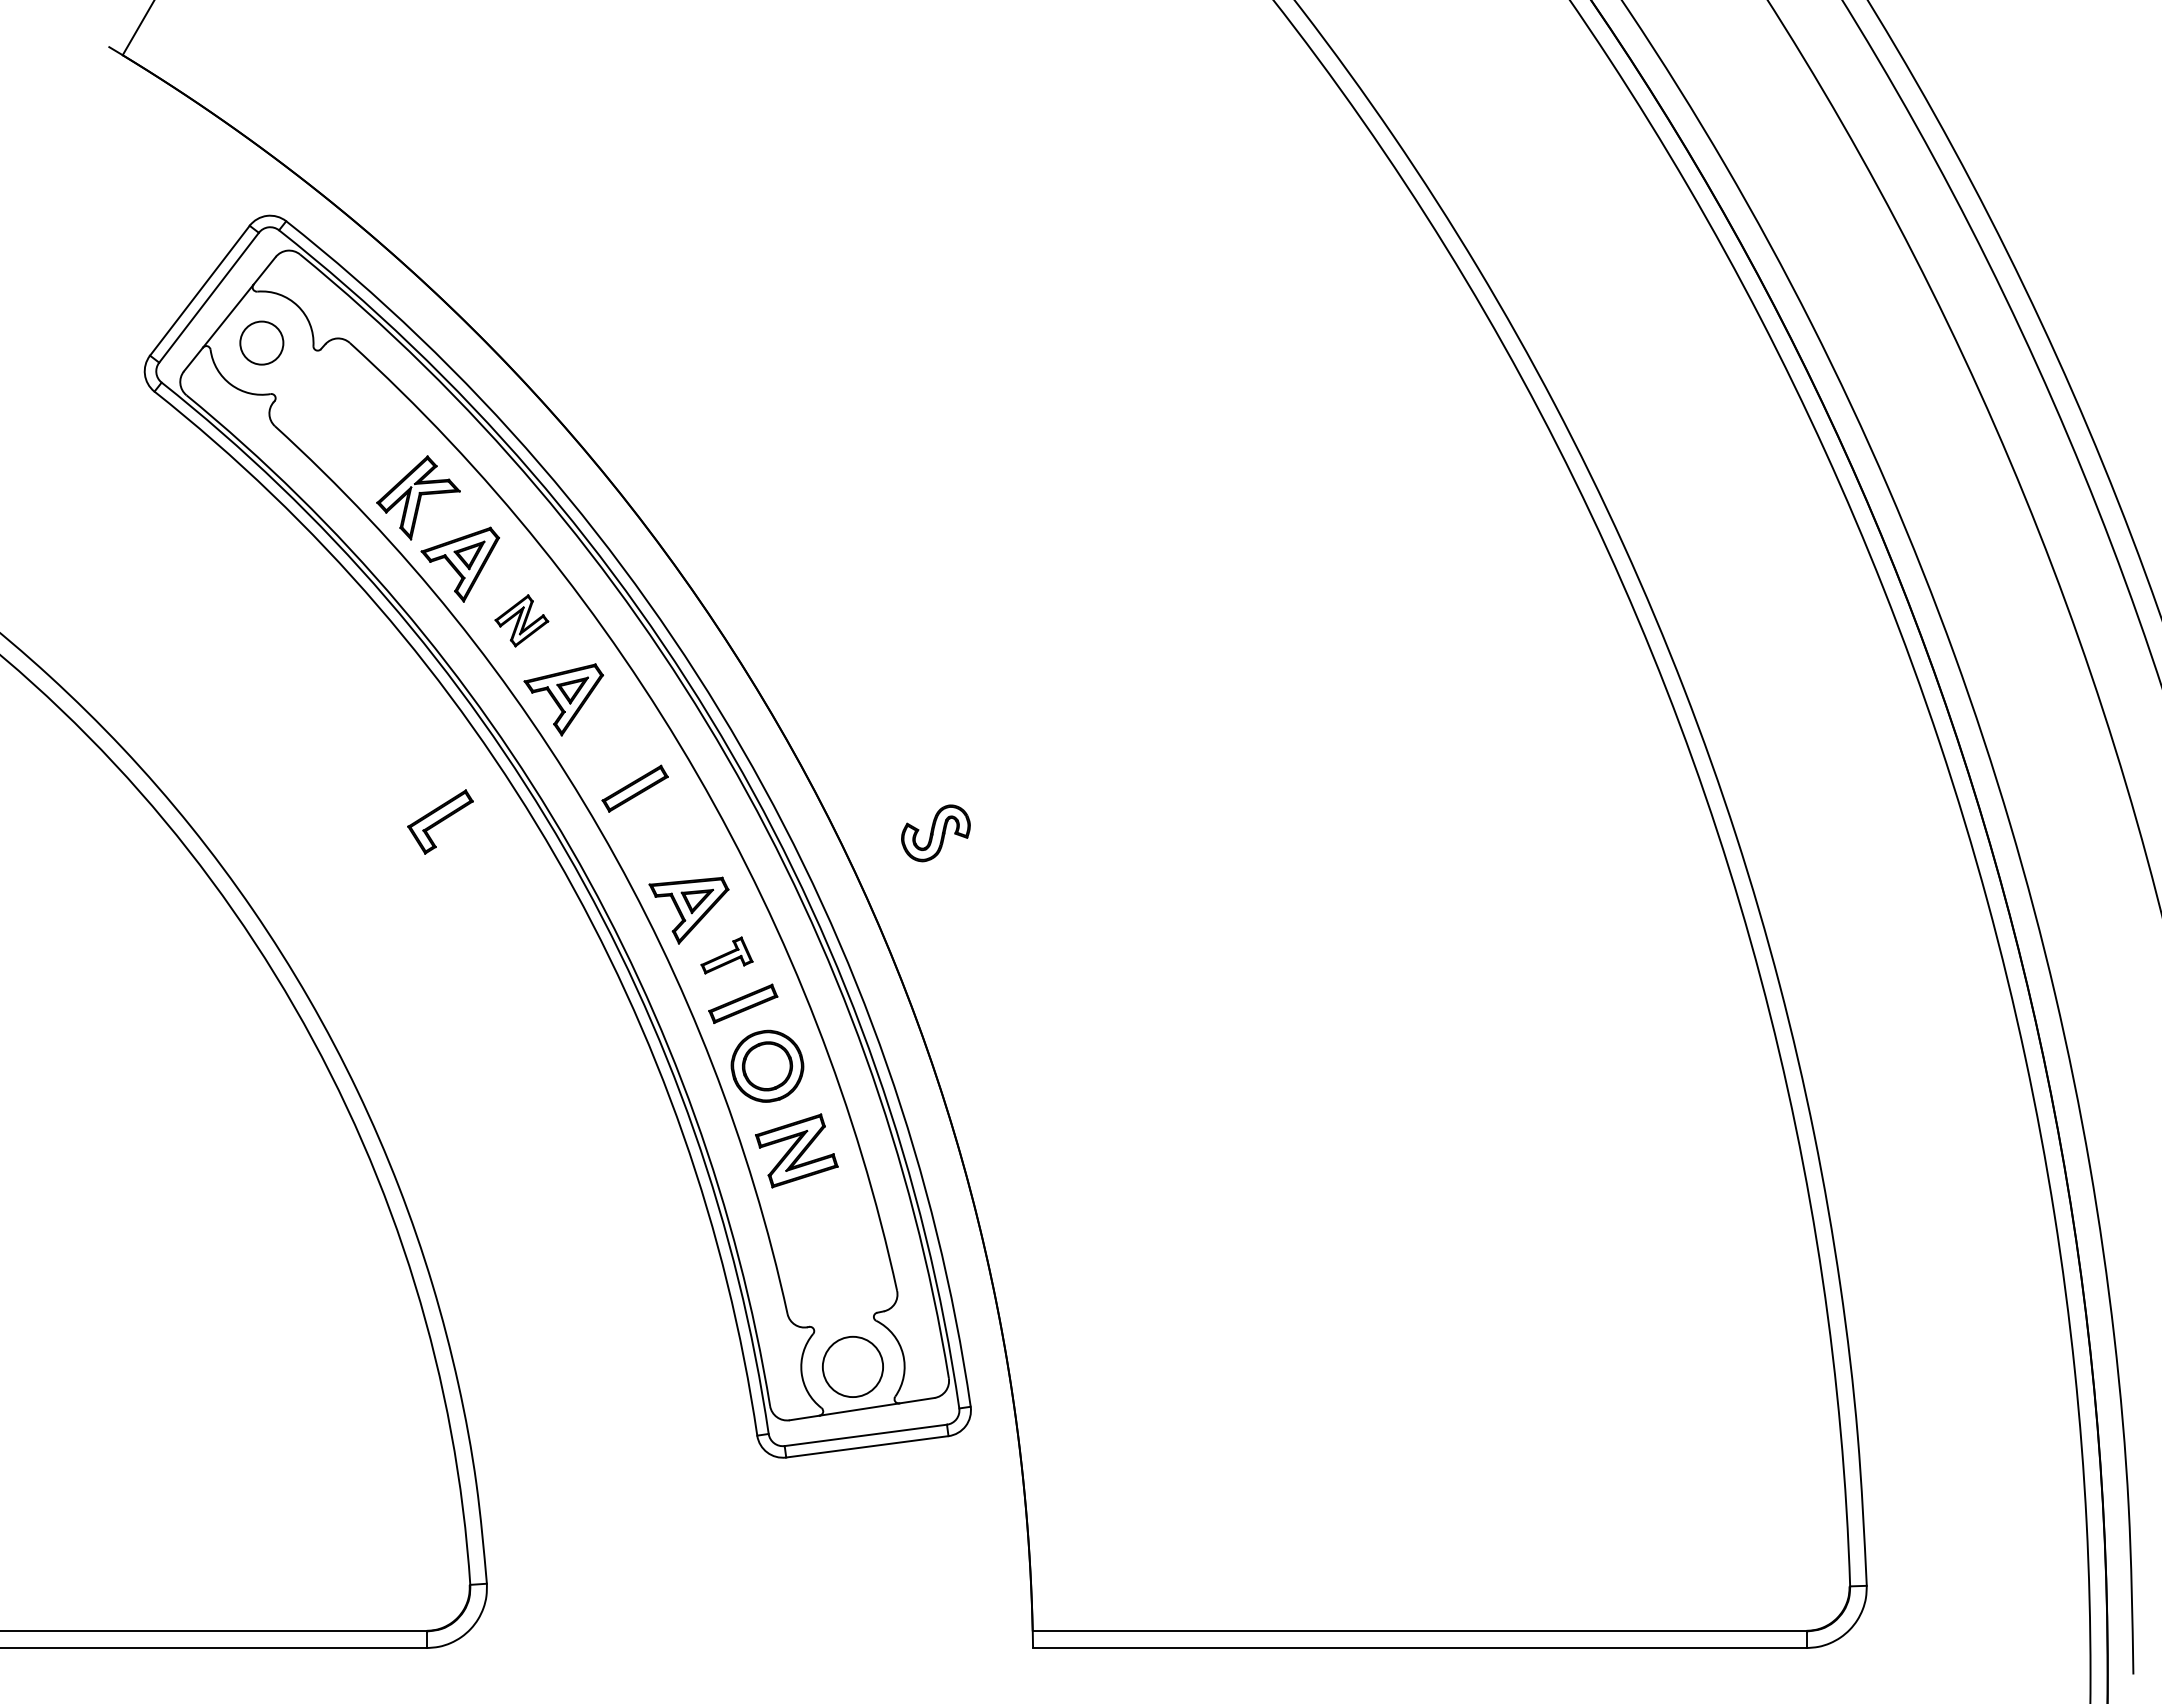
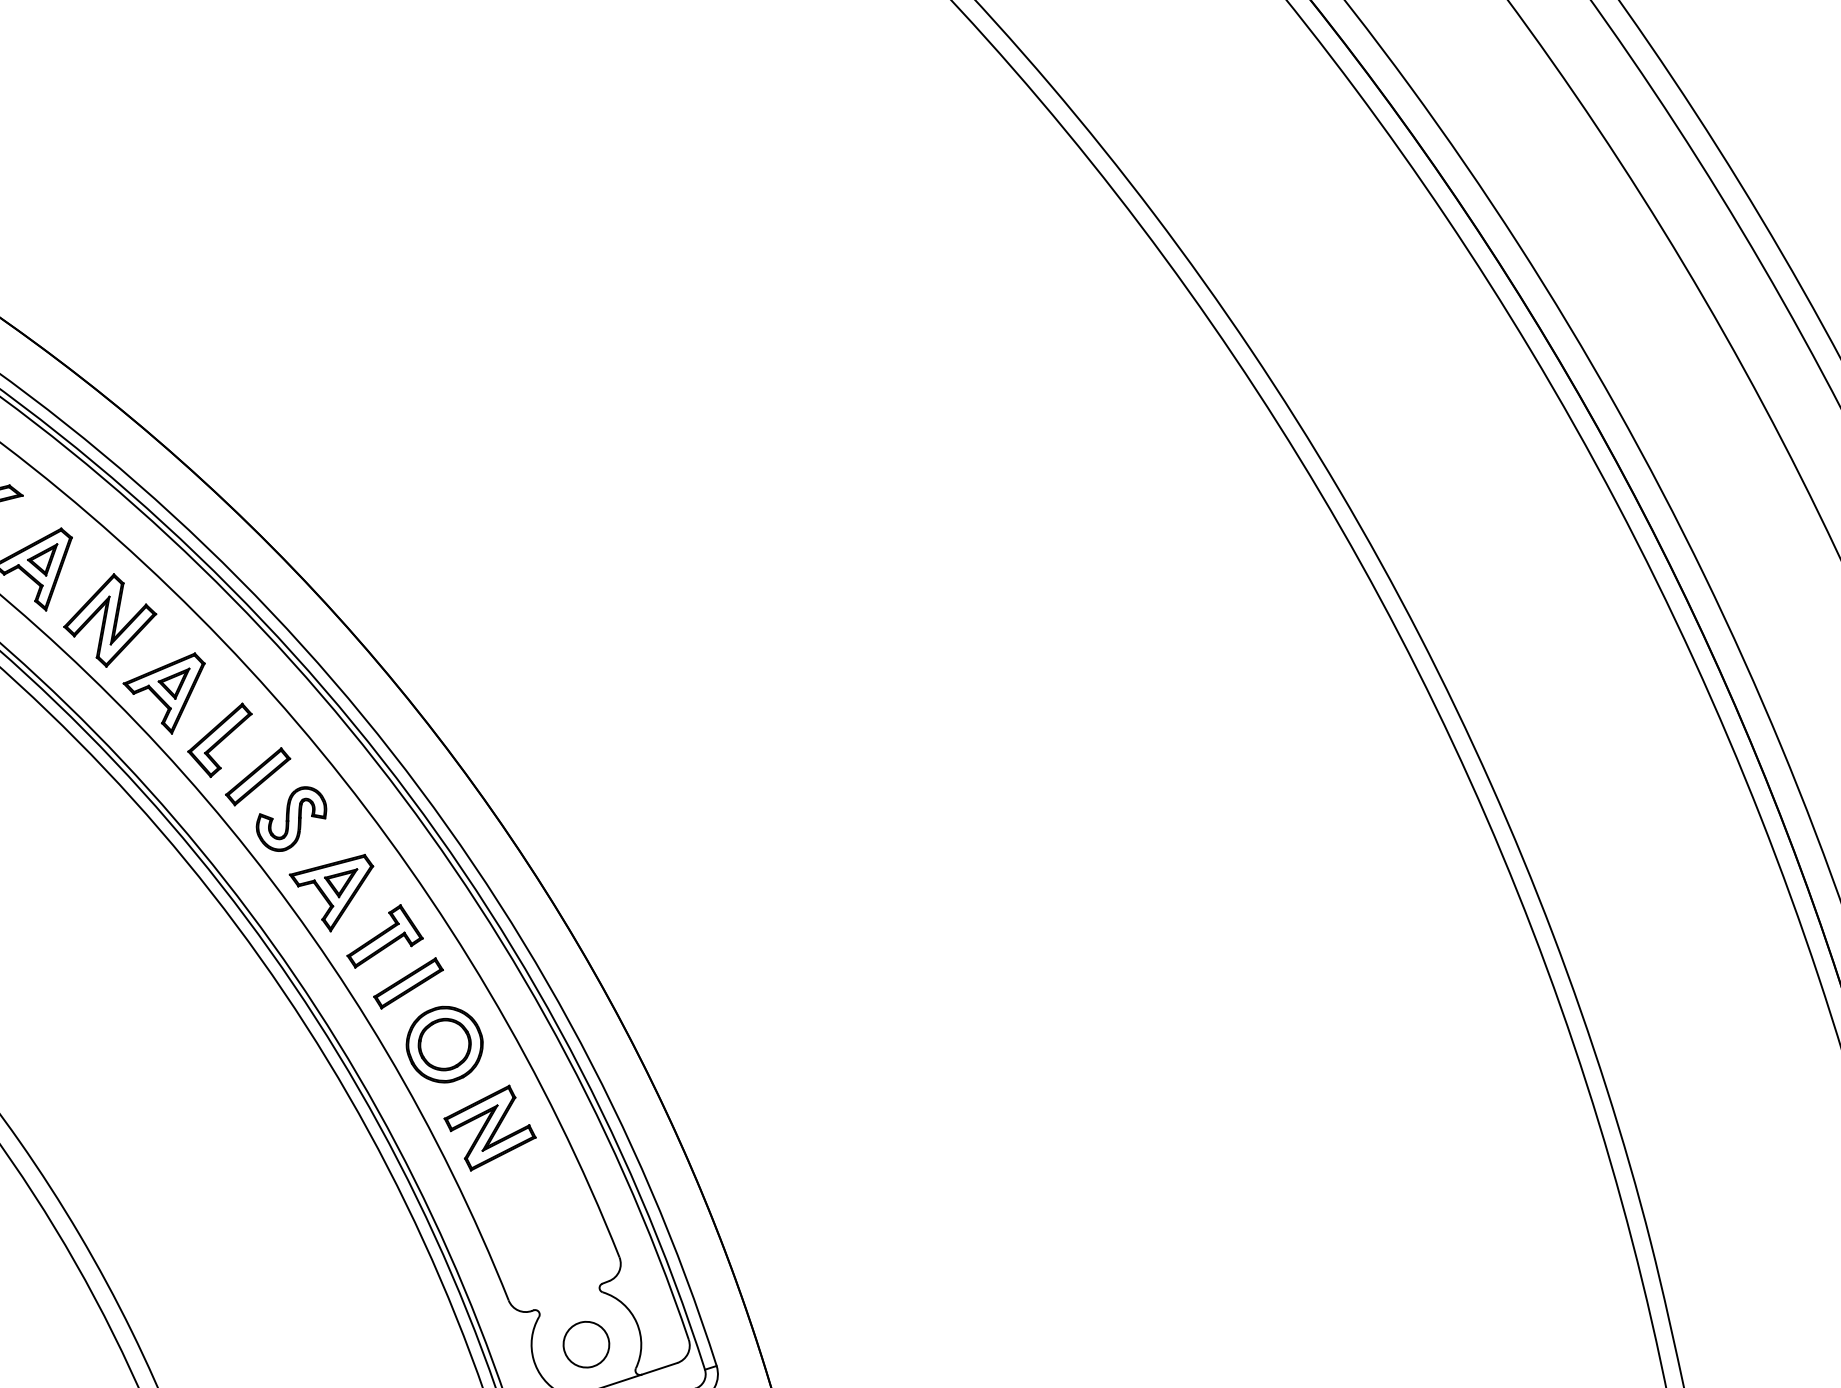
part: (521, 620) -> (109, 620), size x1.67
part: (440, 821) -> (221, 740), moved
part: (935, 833) -> (291, 819), moved
part: (726, 955) -> (382, 935), size x1.43
circle: (852, 1366) -> (585, 1344), size x0.71

